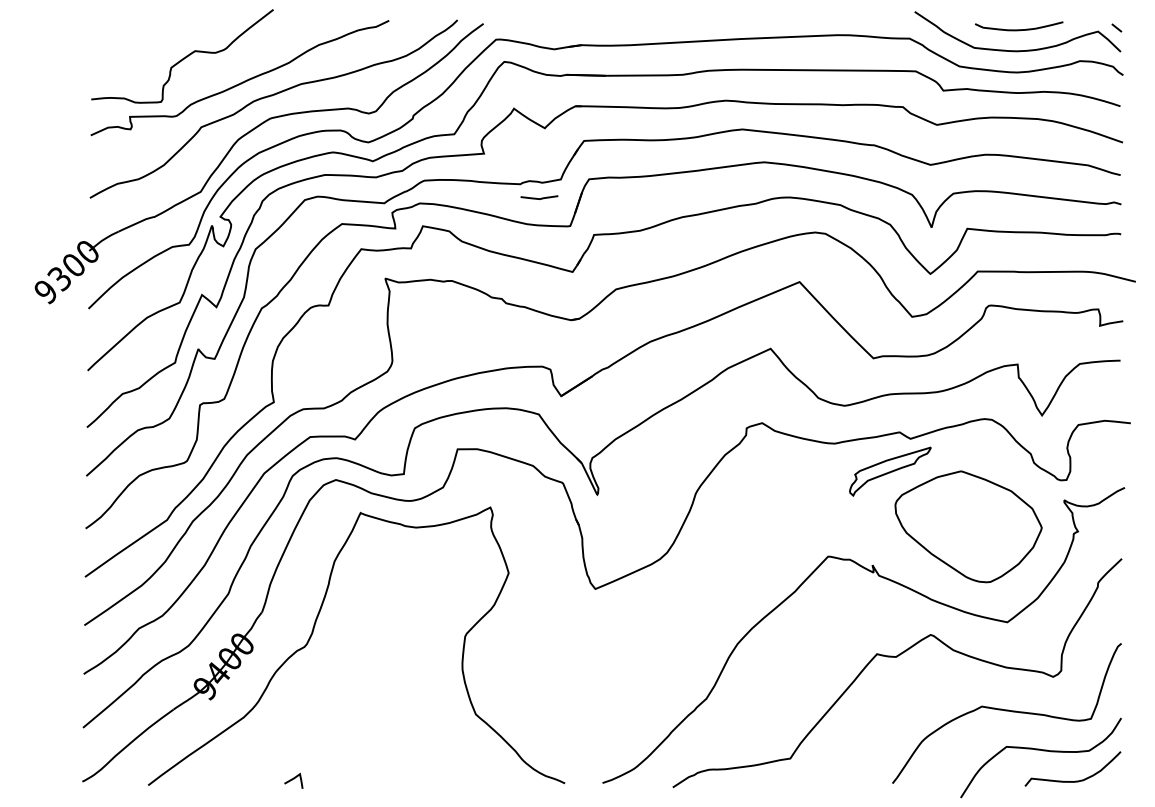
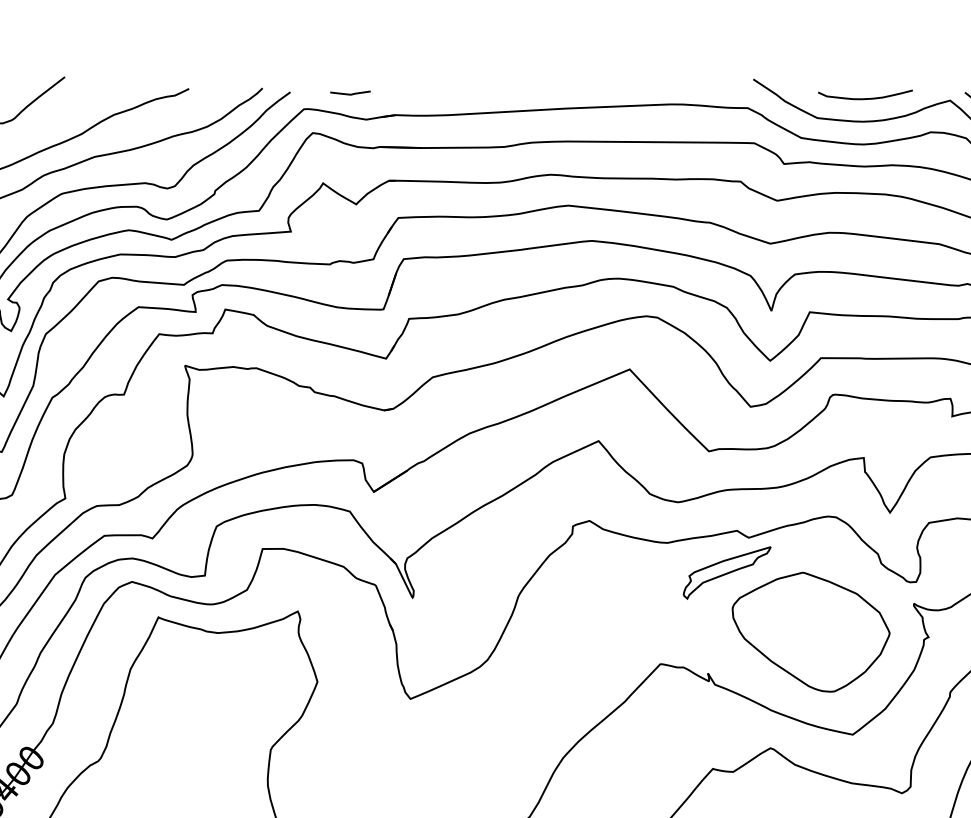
curve: (539, 198) -> (350, 94), moved

